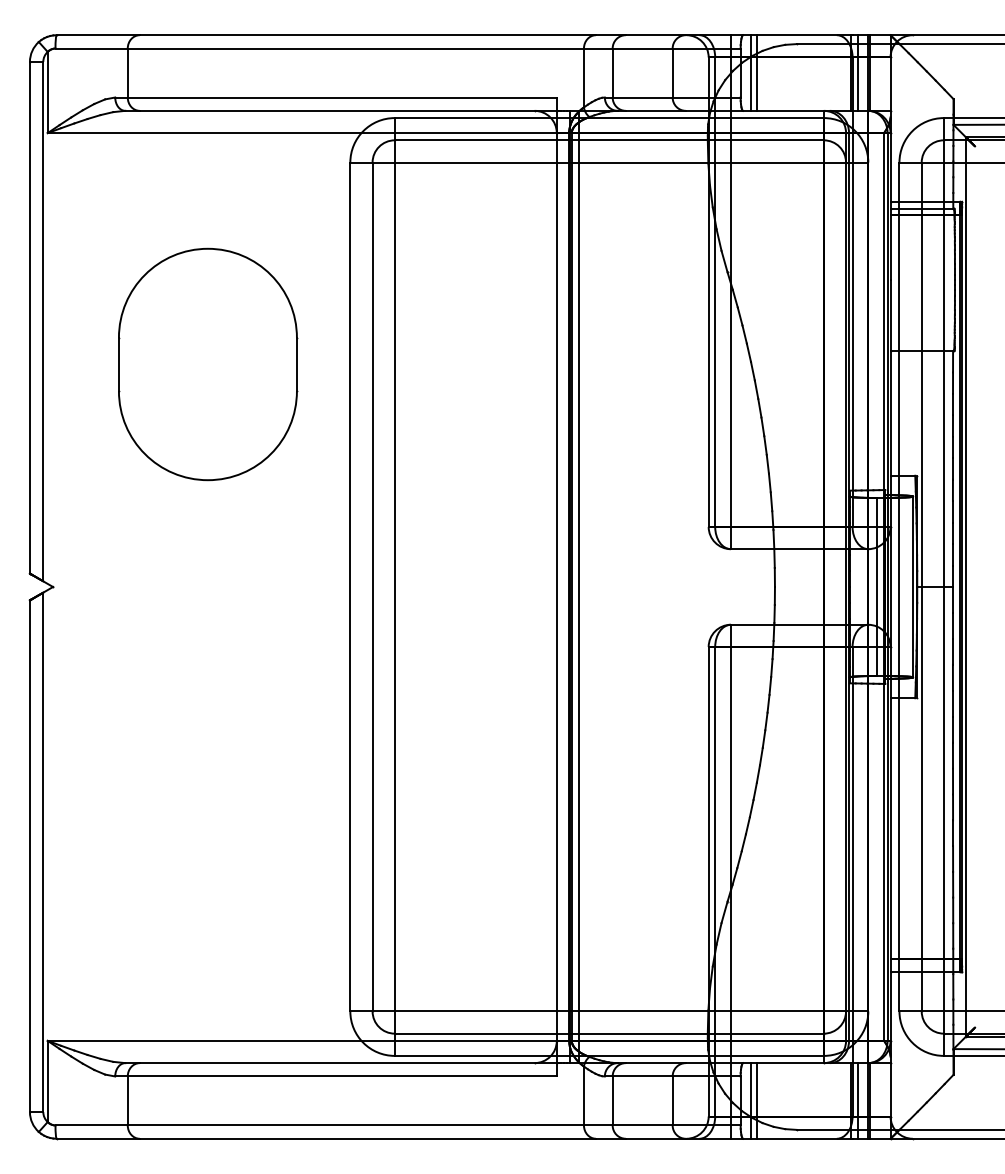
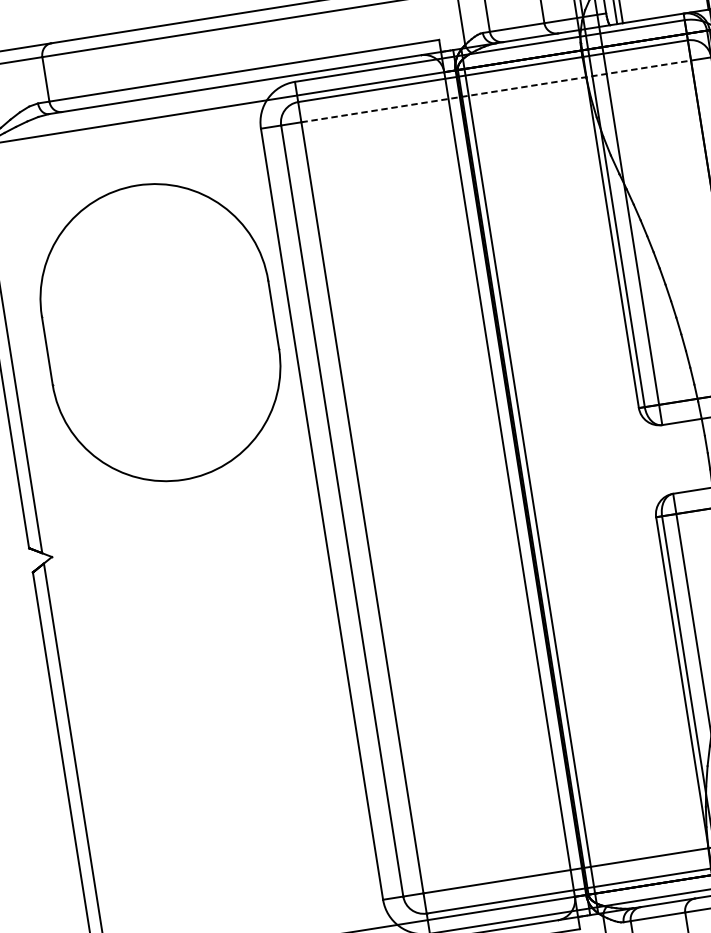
line: (609, 162) -> (496, 91), solid -> dashed
part: (208, 364) -> (161, 332), size x1.4

